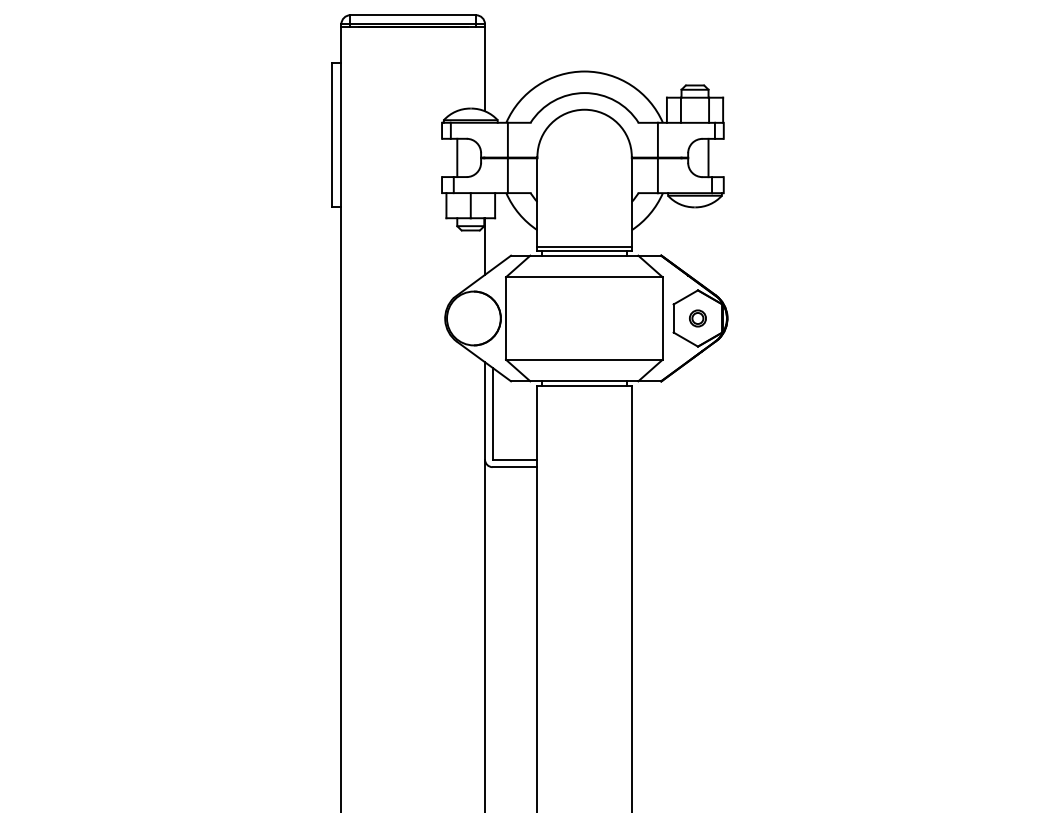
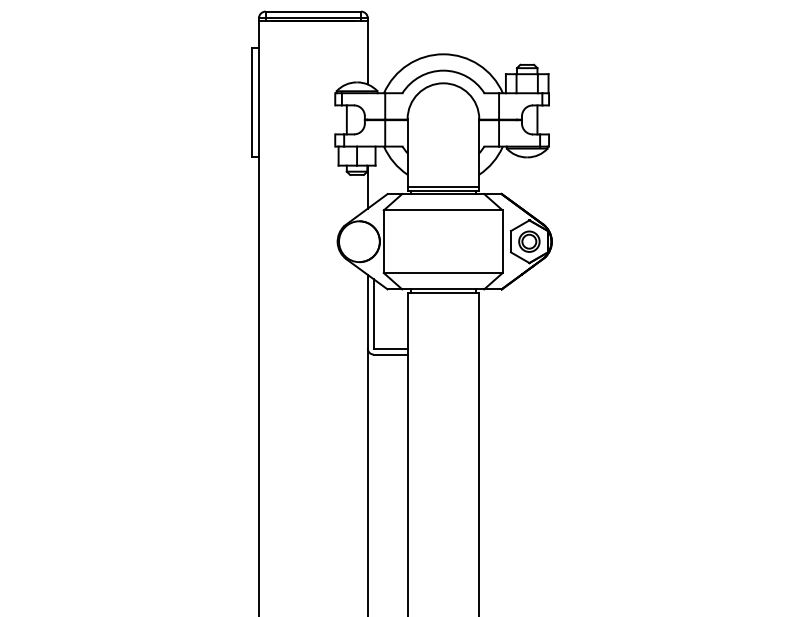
part: (697, 318) -> (529, 241), size x1.67

